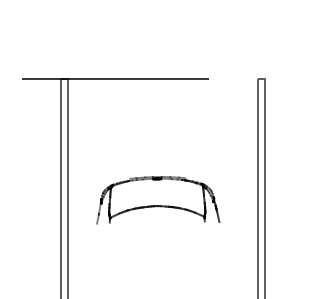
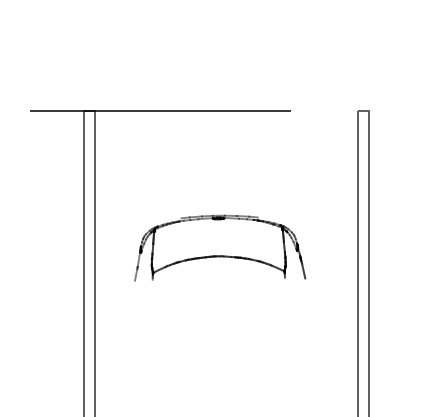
part: (158, 199) -> (220, 247), moved

